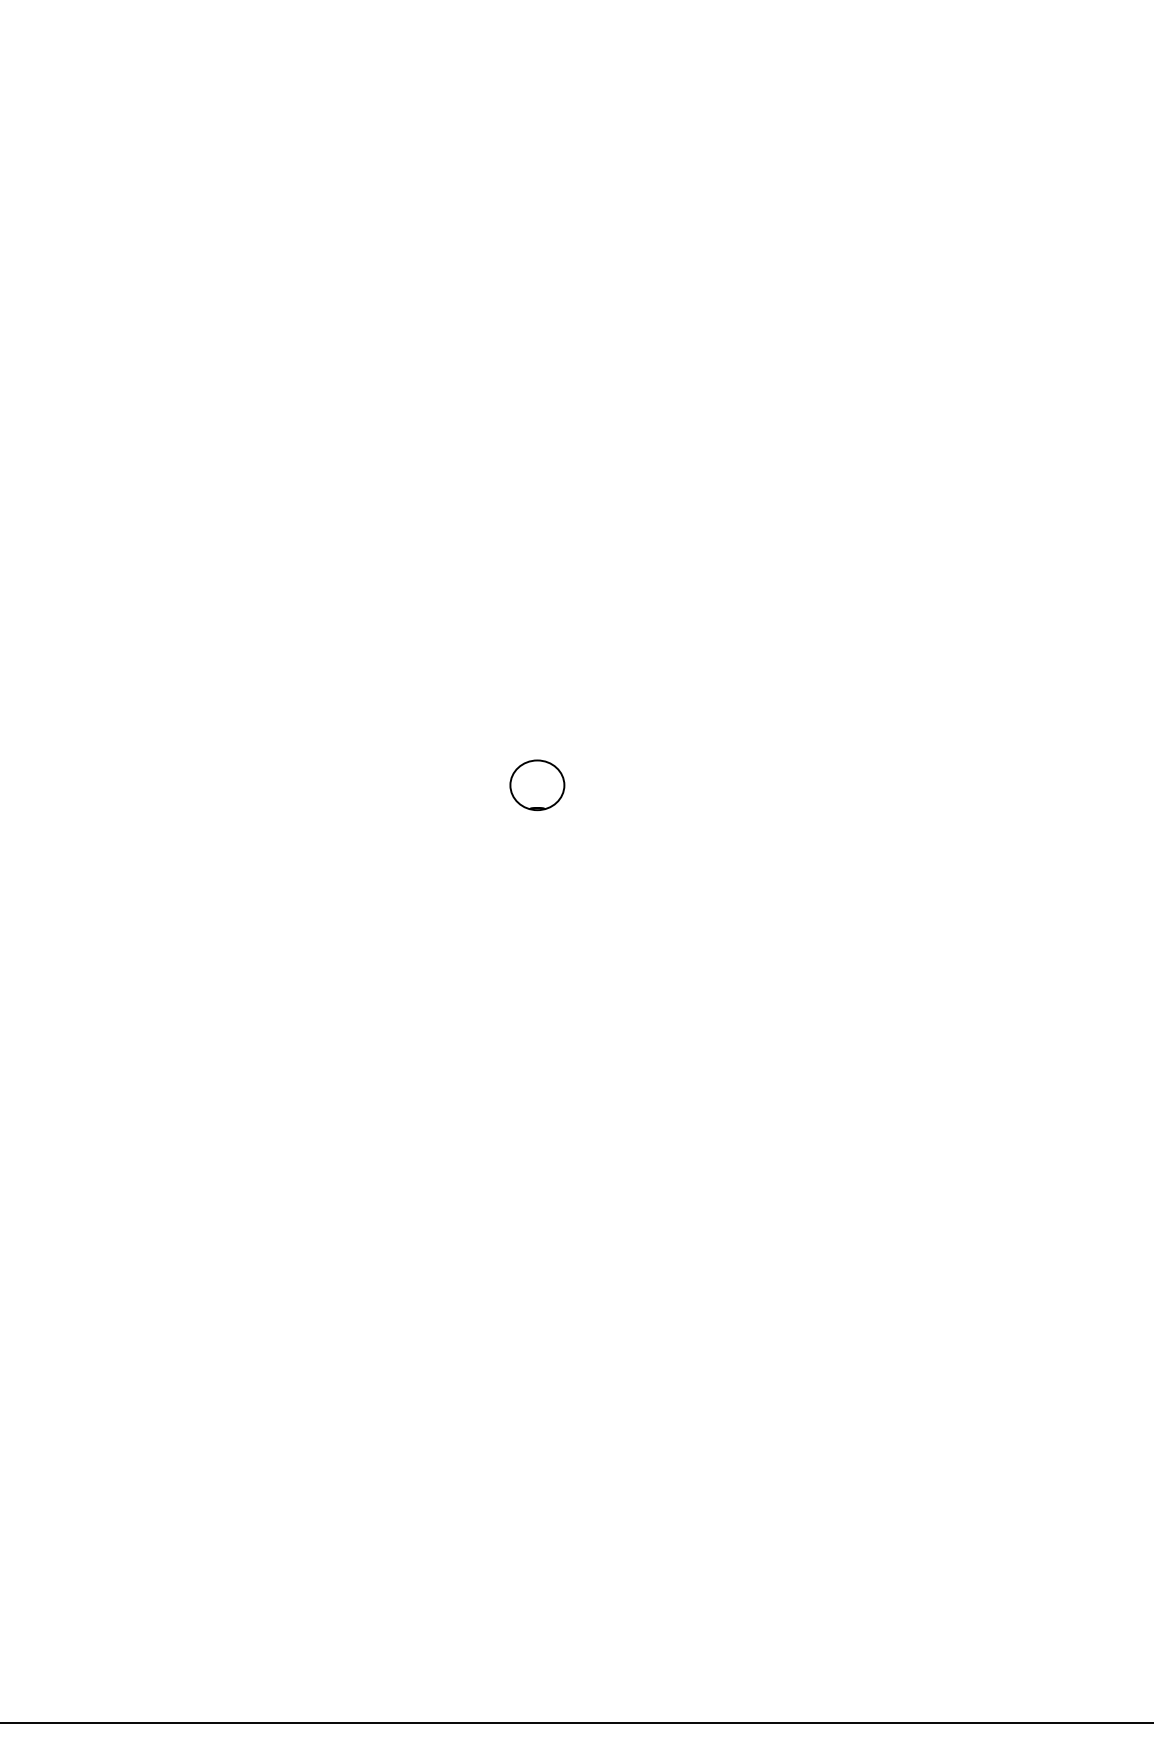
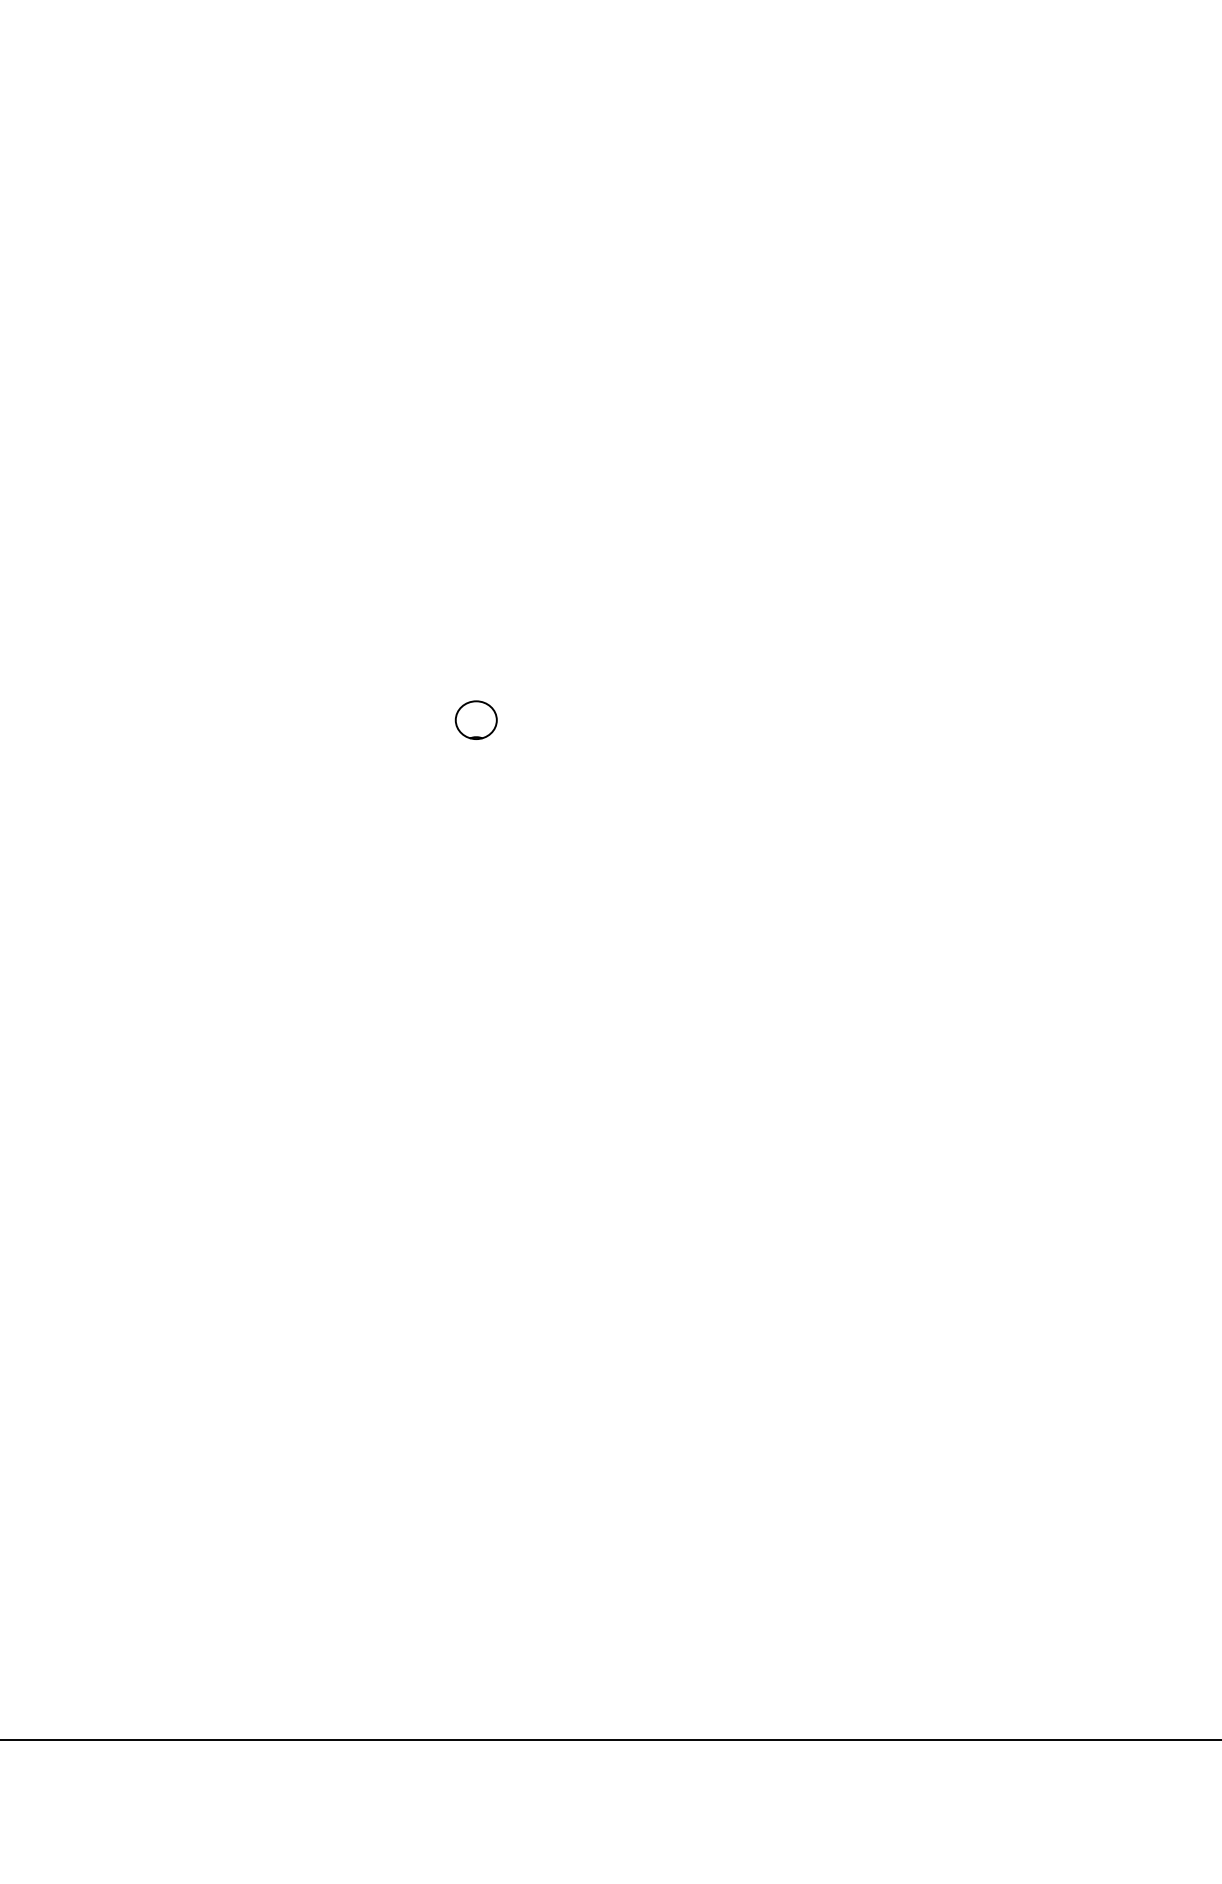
part: (537, 785) -> (476, 720), size x0.7

